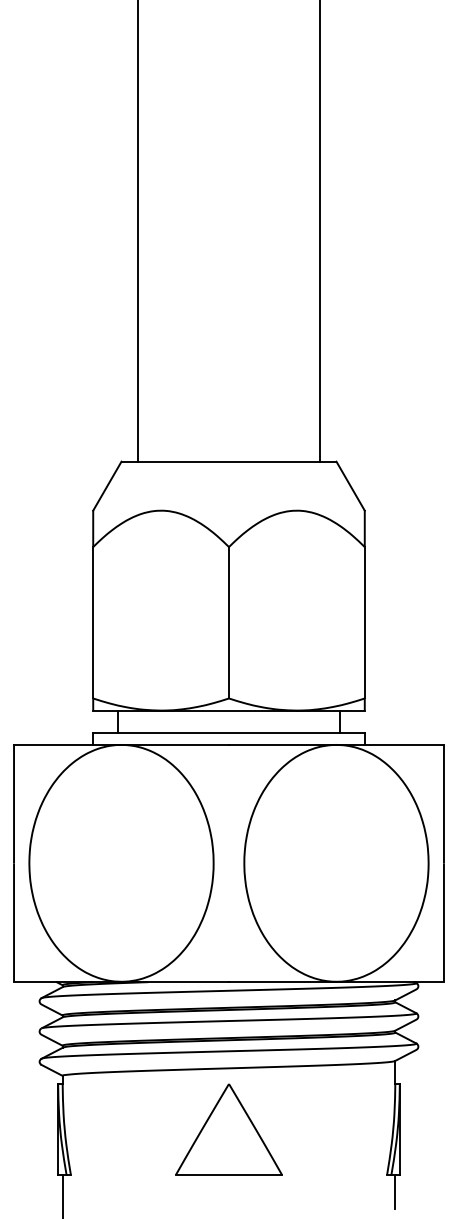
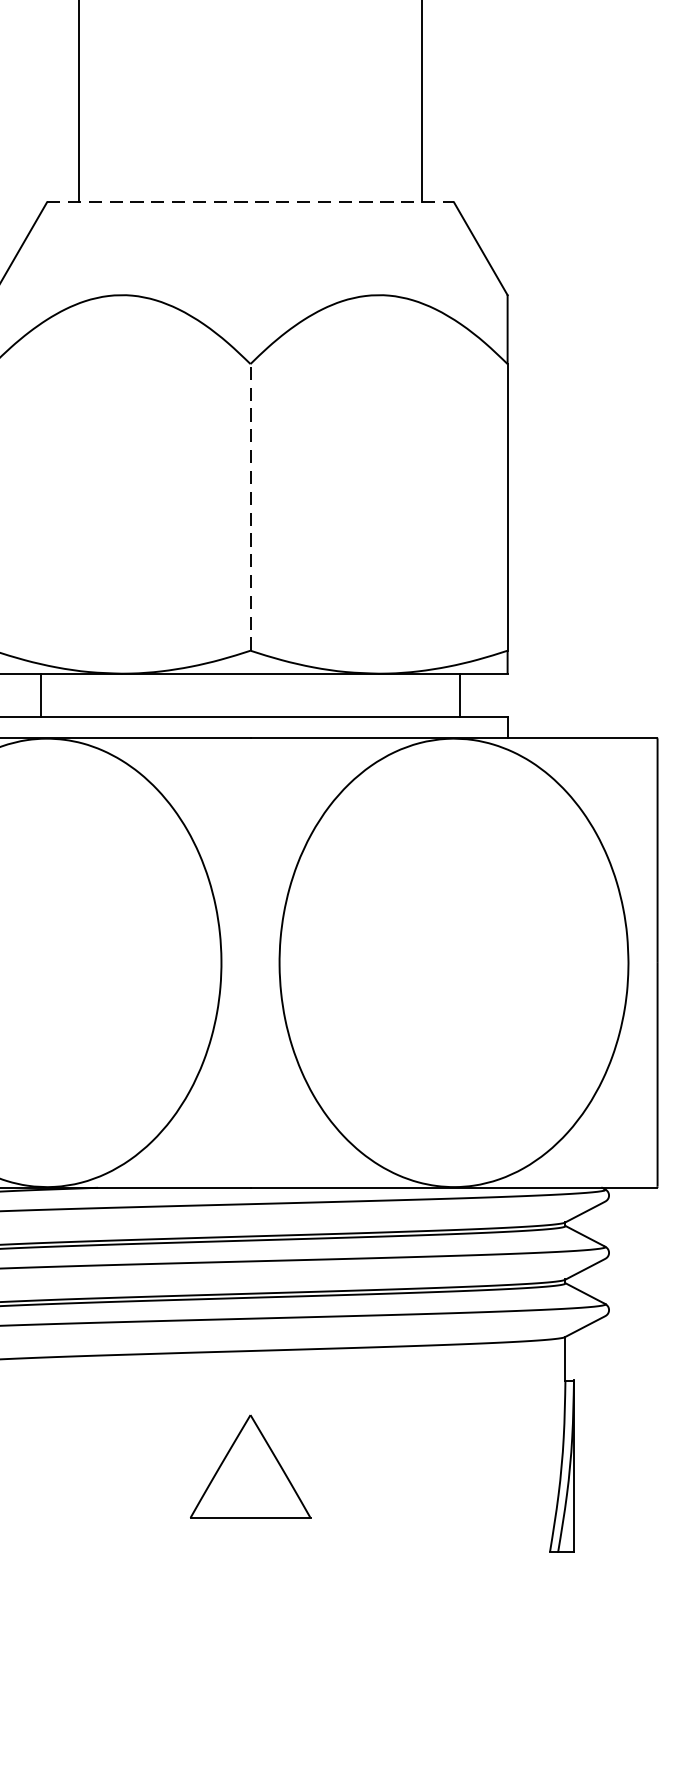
line: (229, 461) -> (251, 202), solid -> dashed
line: (229, 622) -> (251, 506), solid -> dashed
part: (228, 1129) -> (249, 1466), size x0.6
line: (395, 1191) -> (565, 1584), removed

